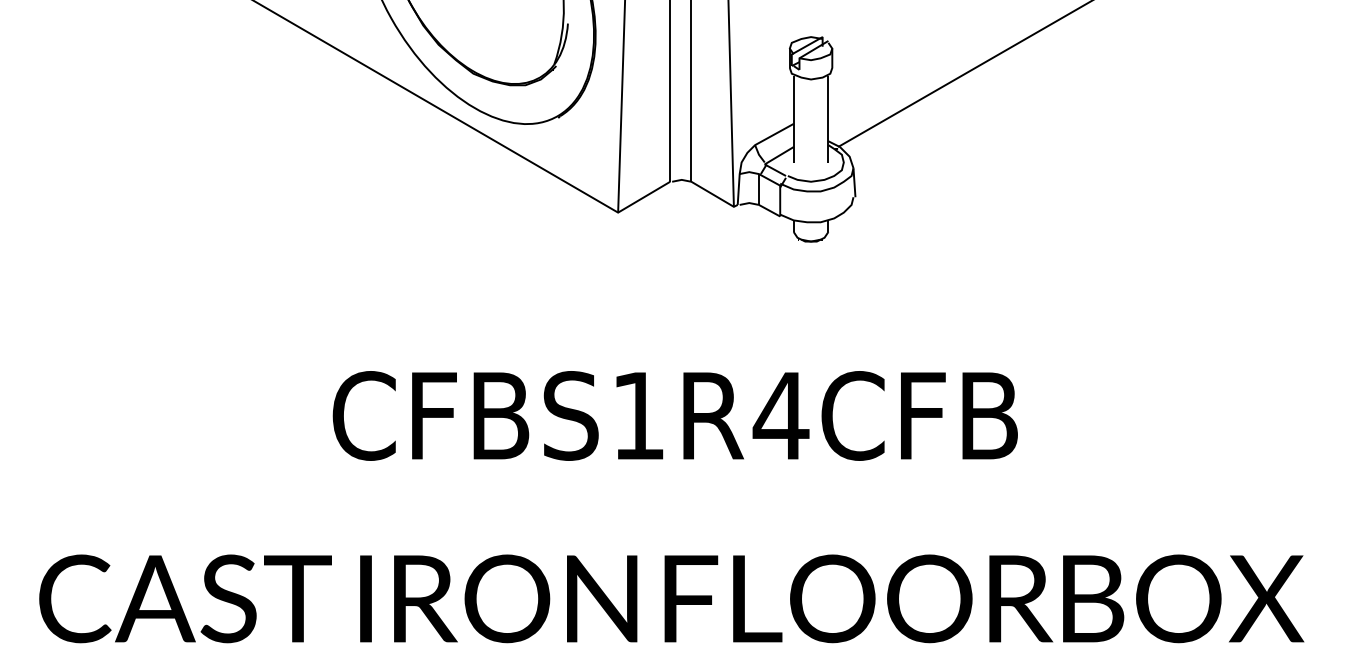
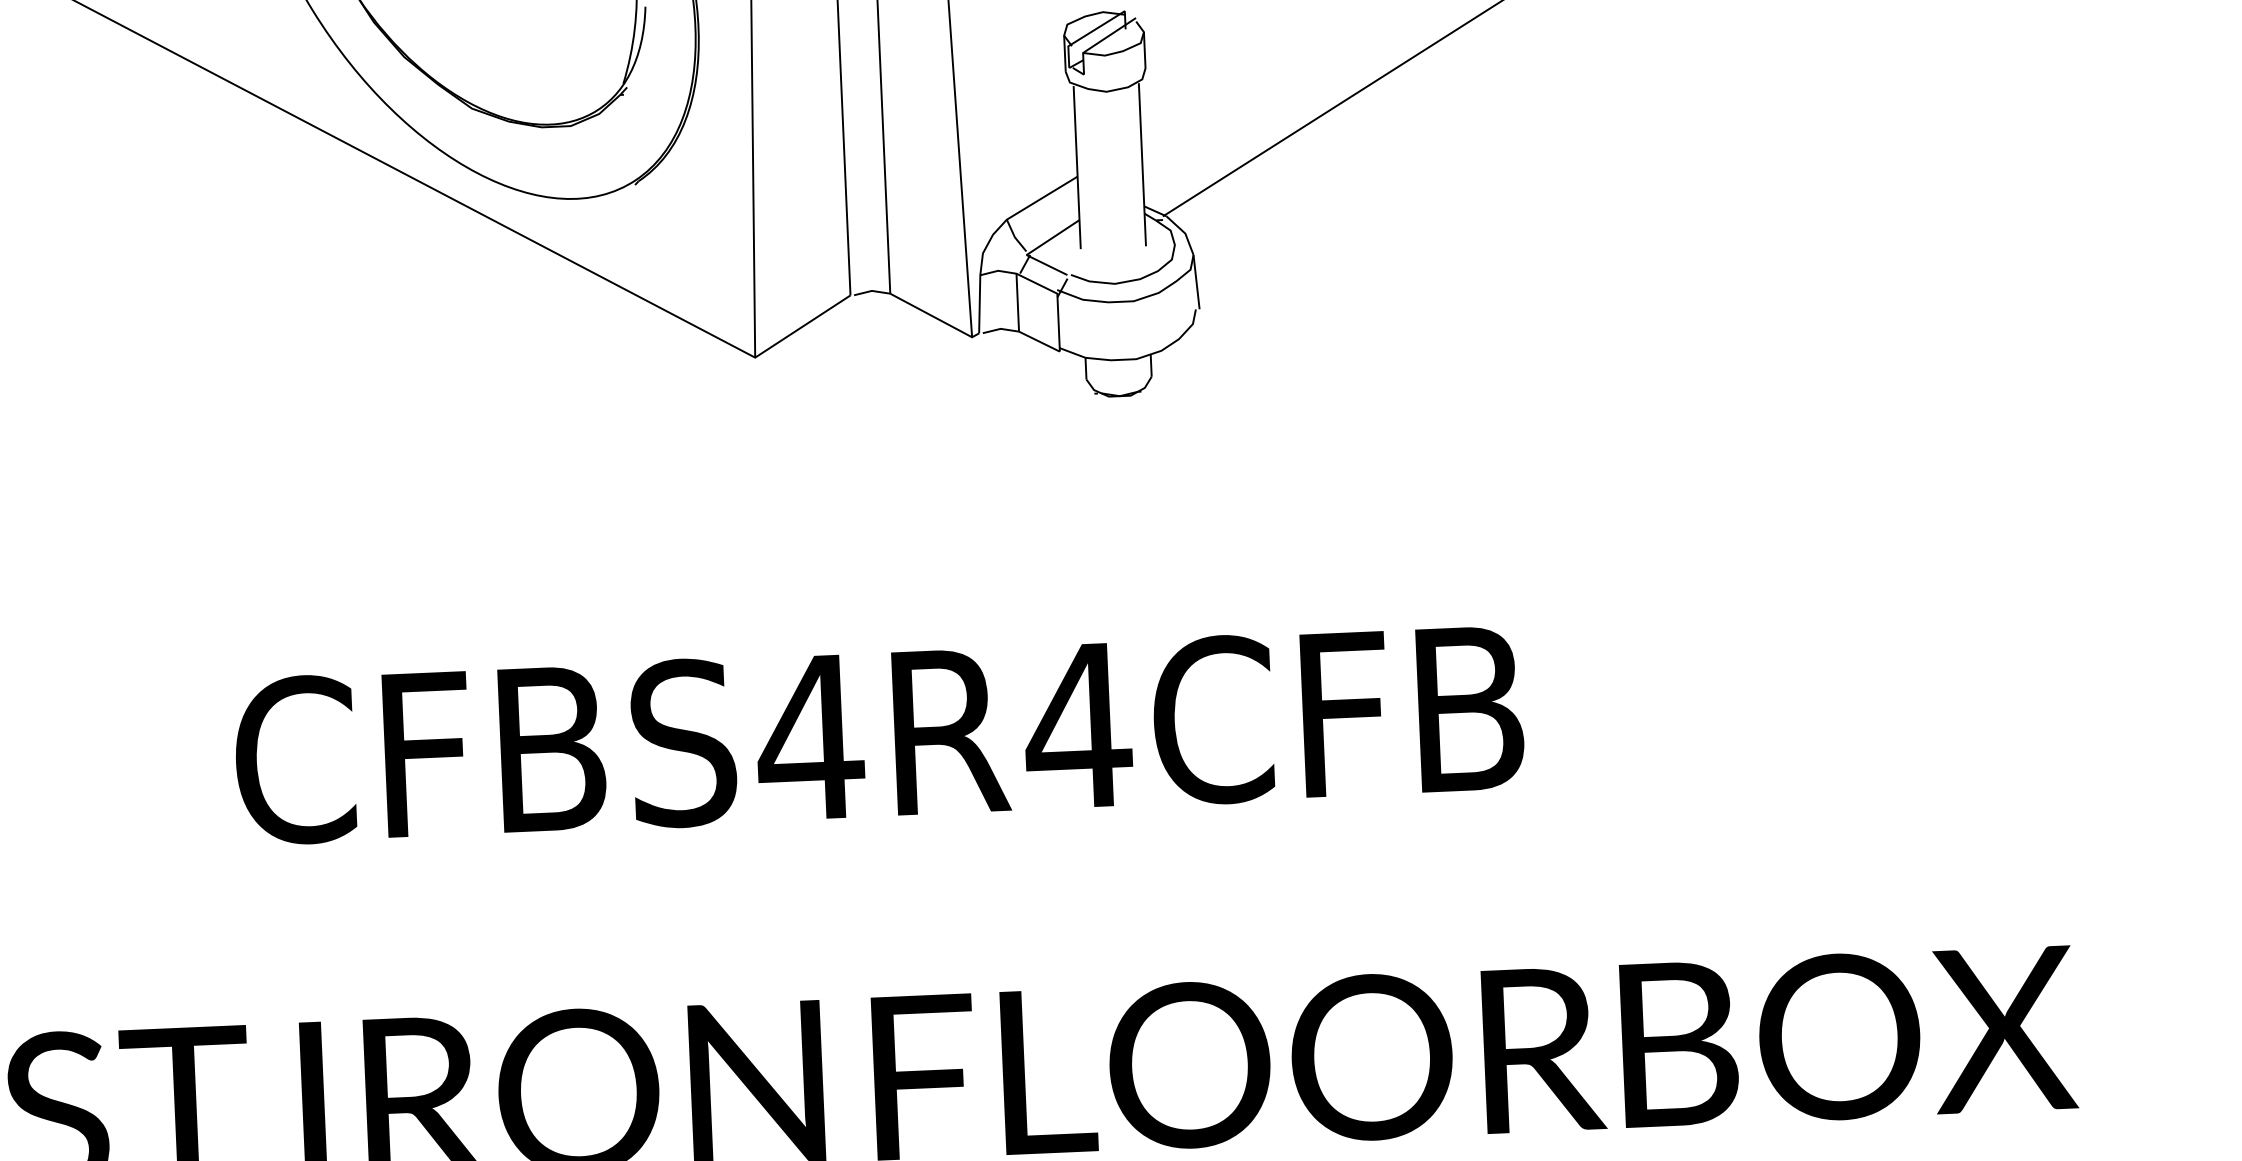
text: (638, 415) -> (810, 736), CFBS1R4CFB -> CFBS4R4CFB

